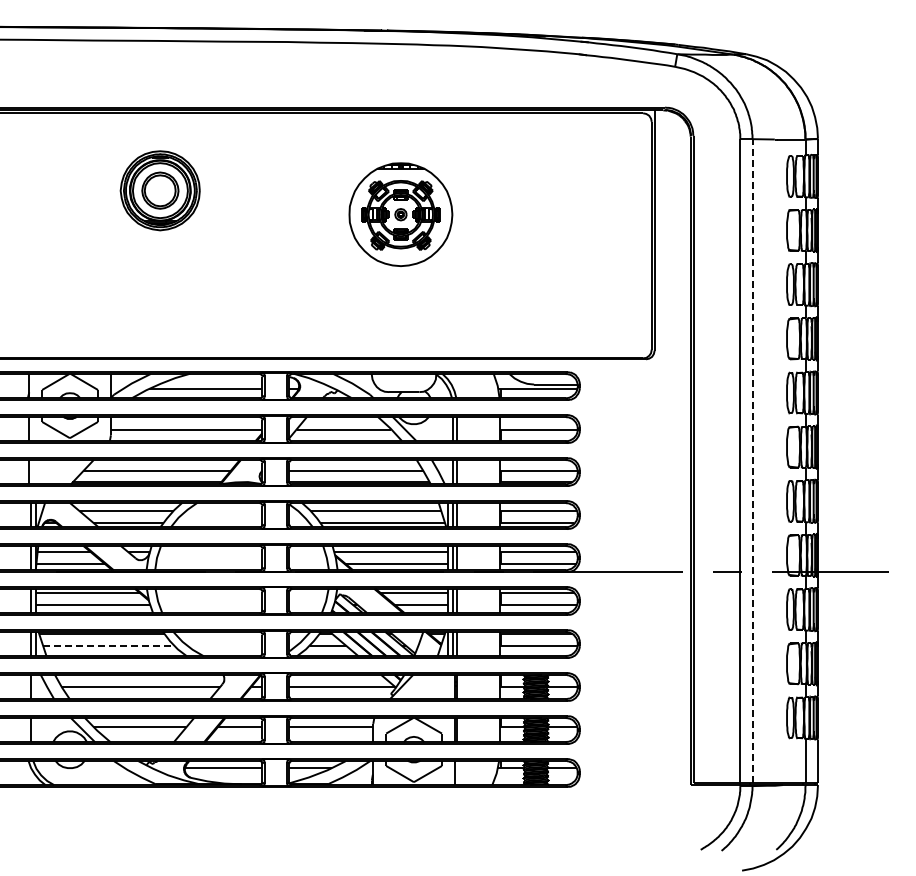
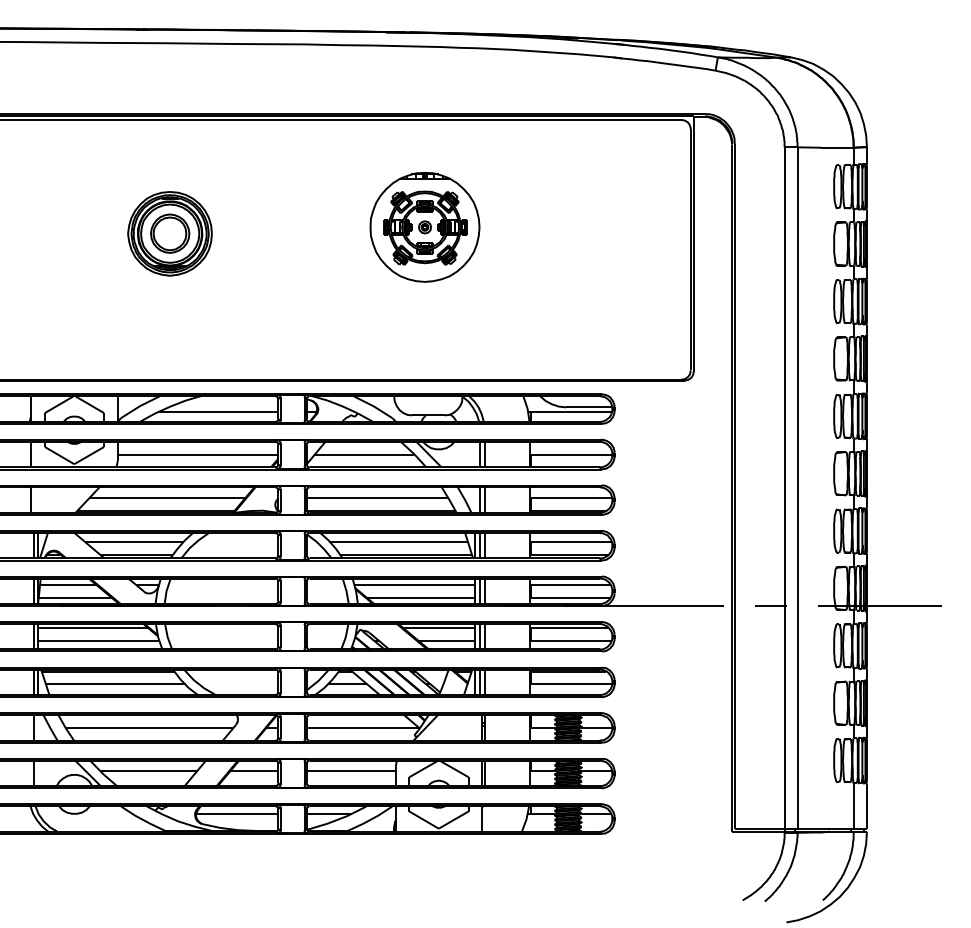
part: (159, 190) -> (169, 233), moved
line: (752, 460) -> (797, 487), dashed -> solid
line: (109, 645) -> (116, 683), dashed -> solid

